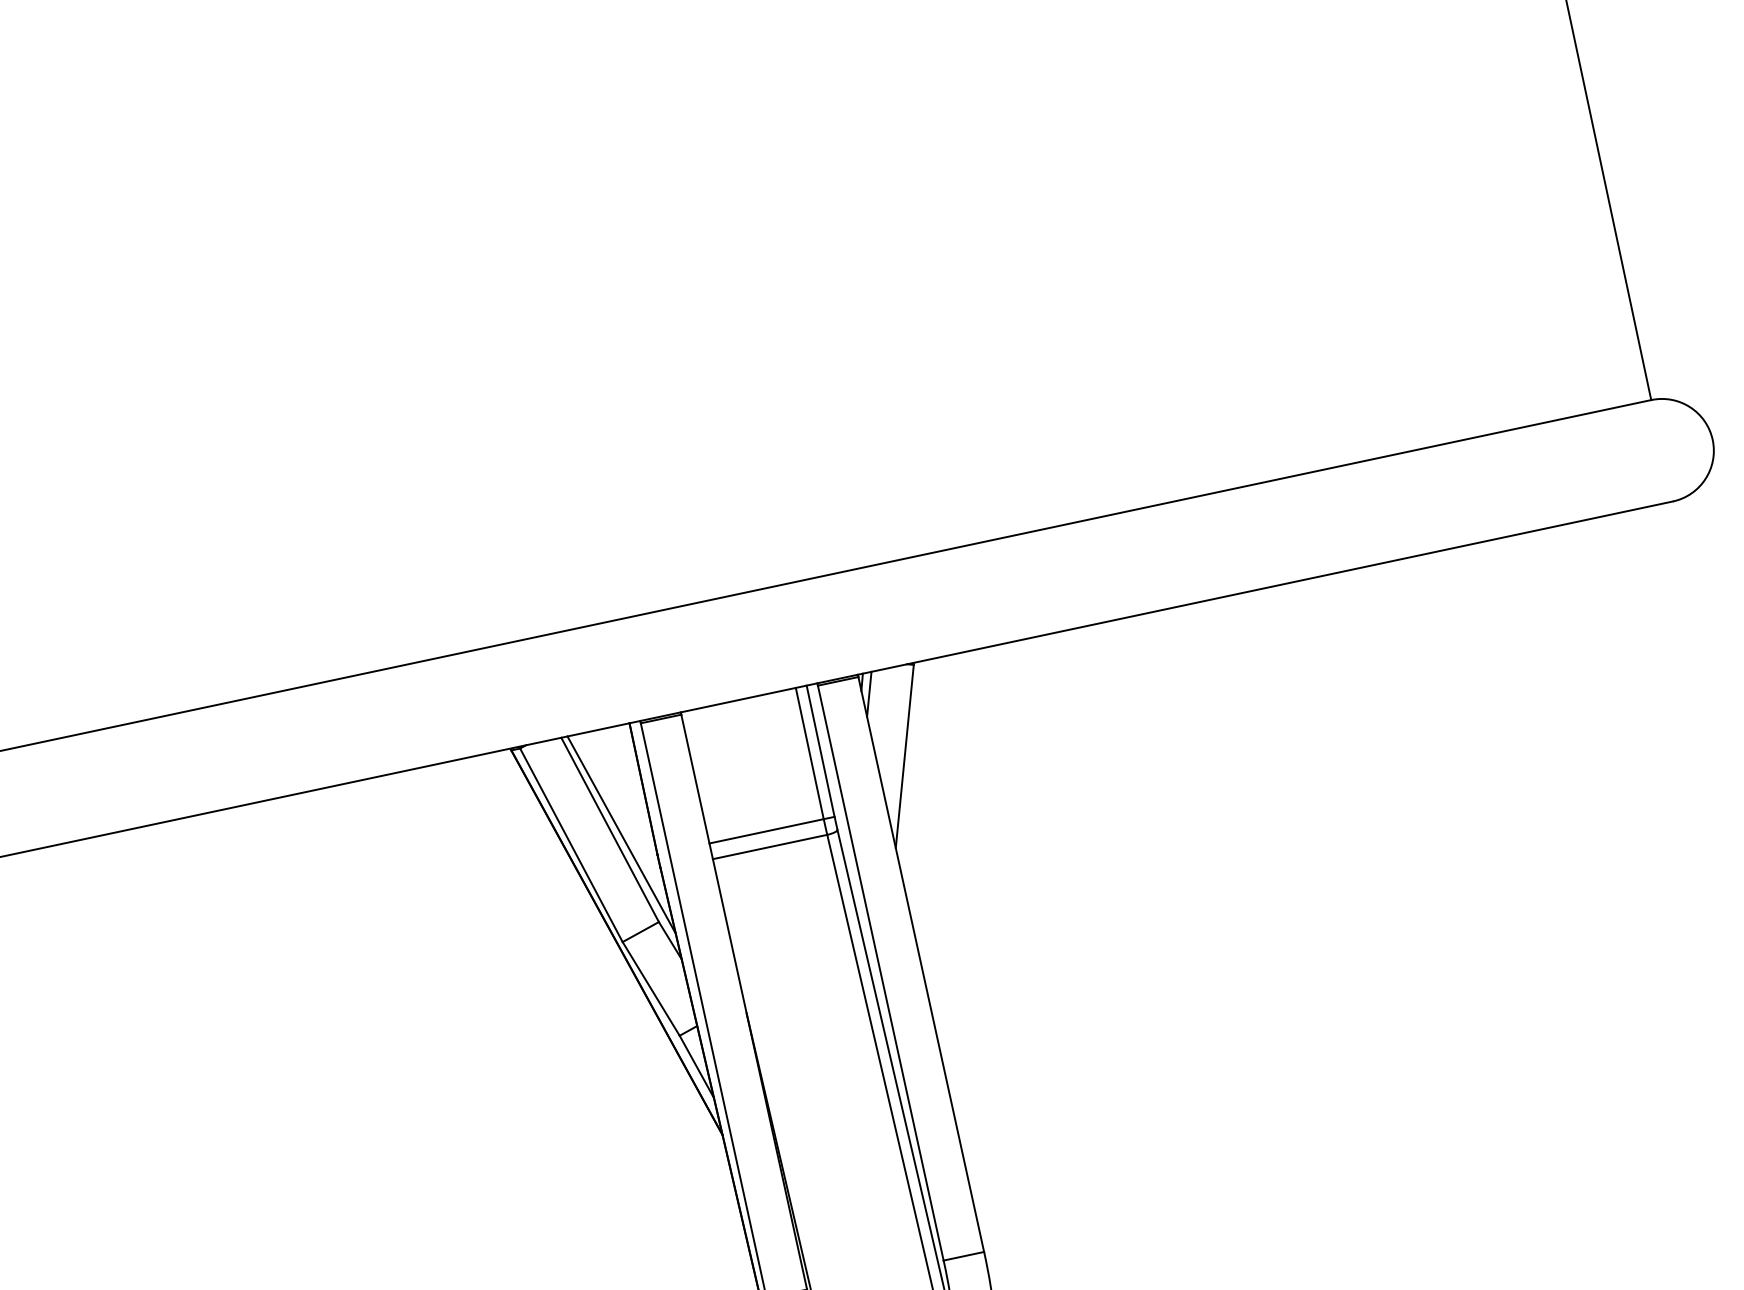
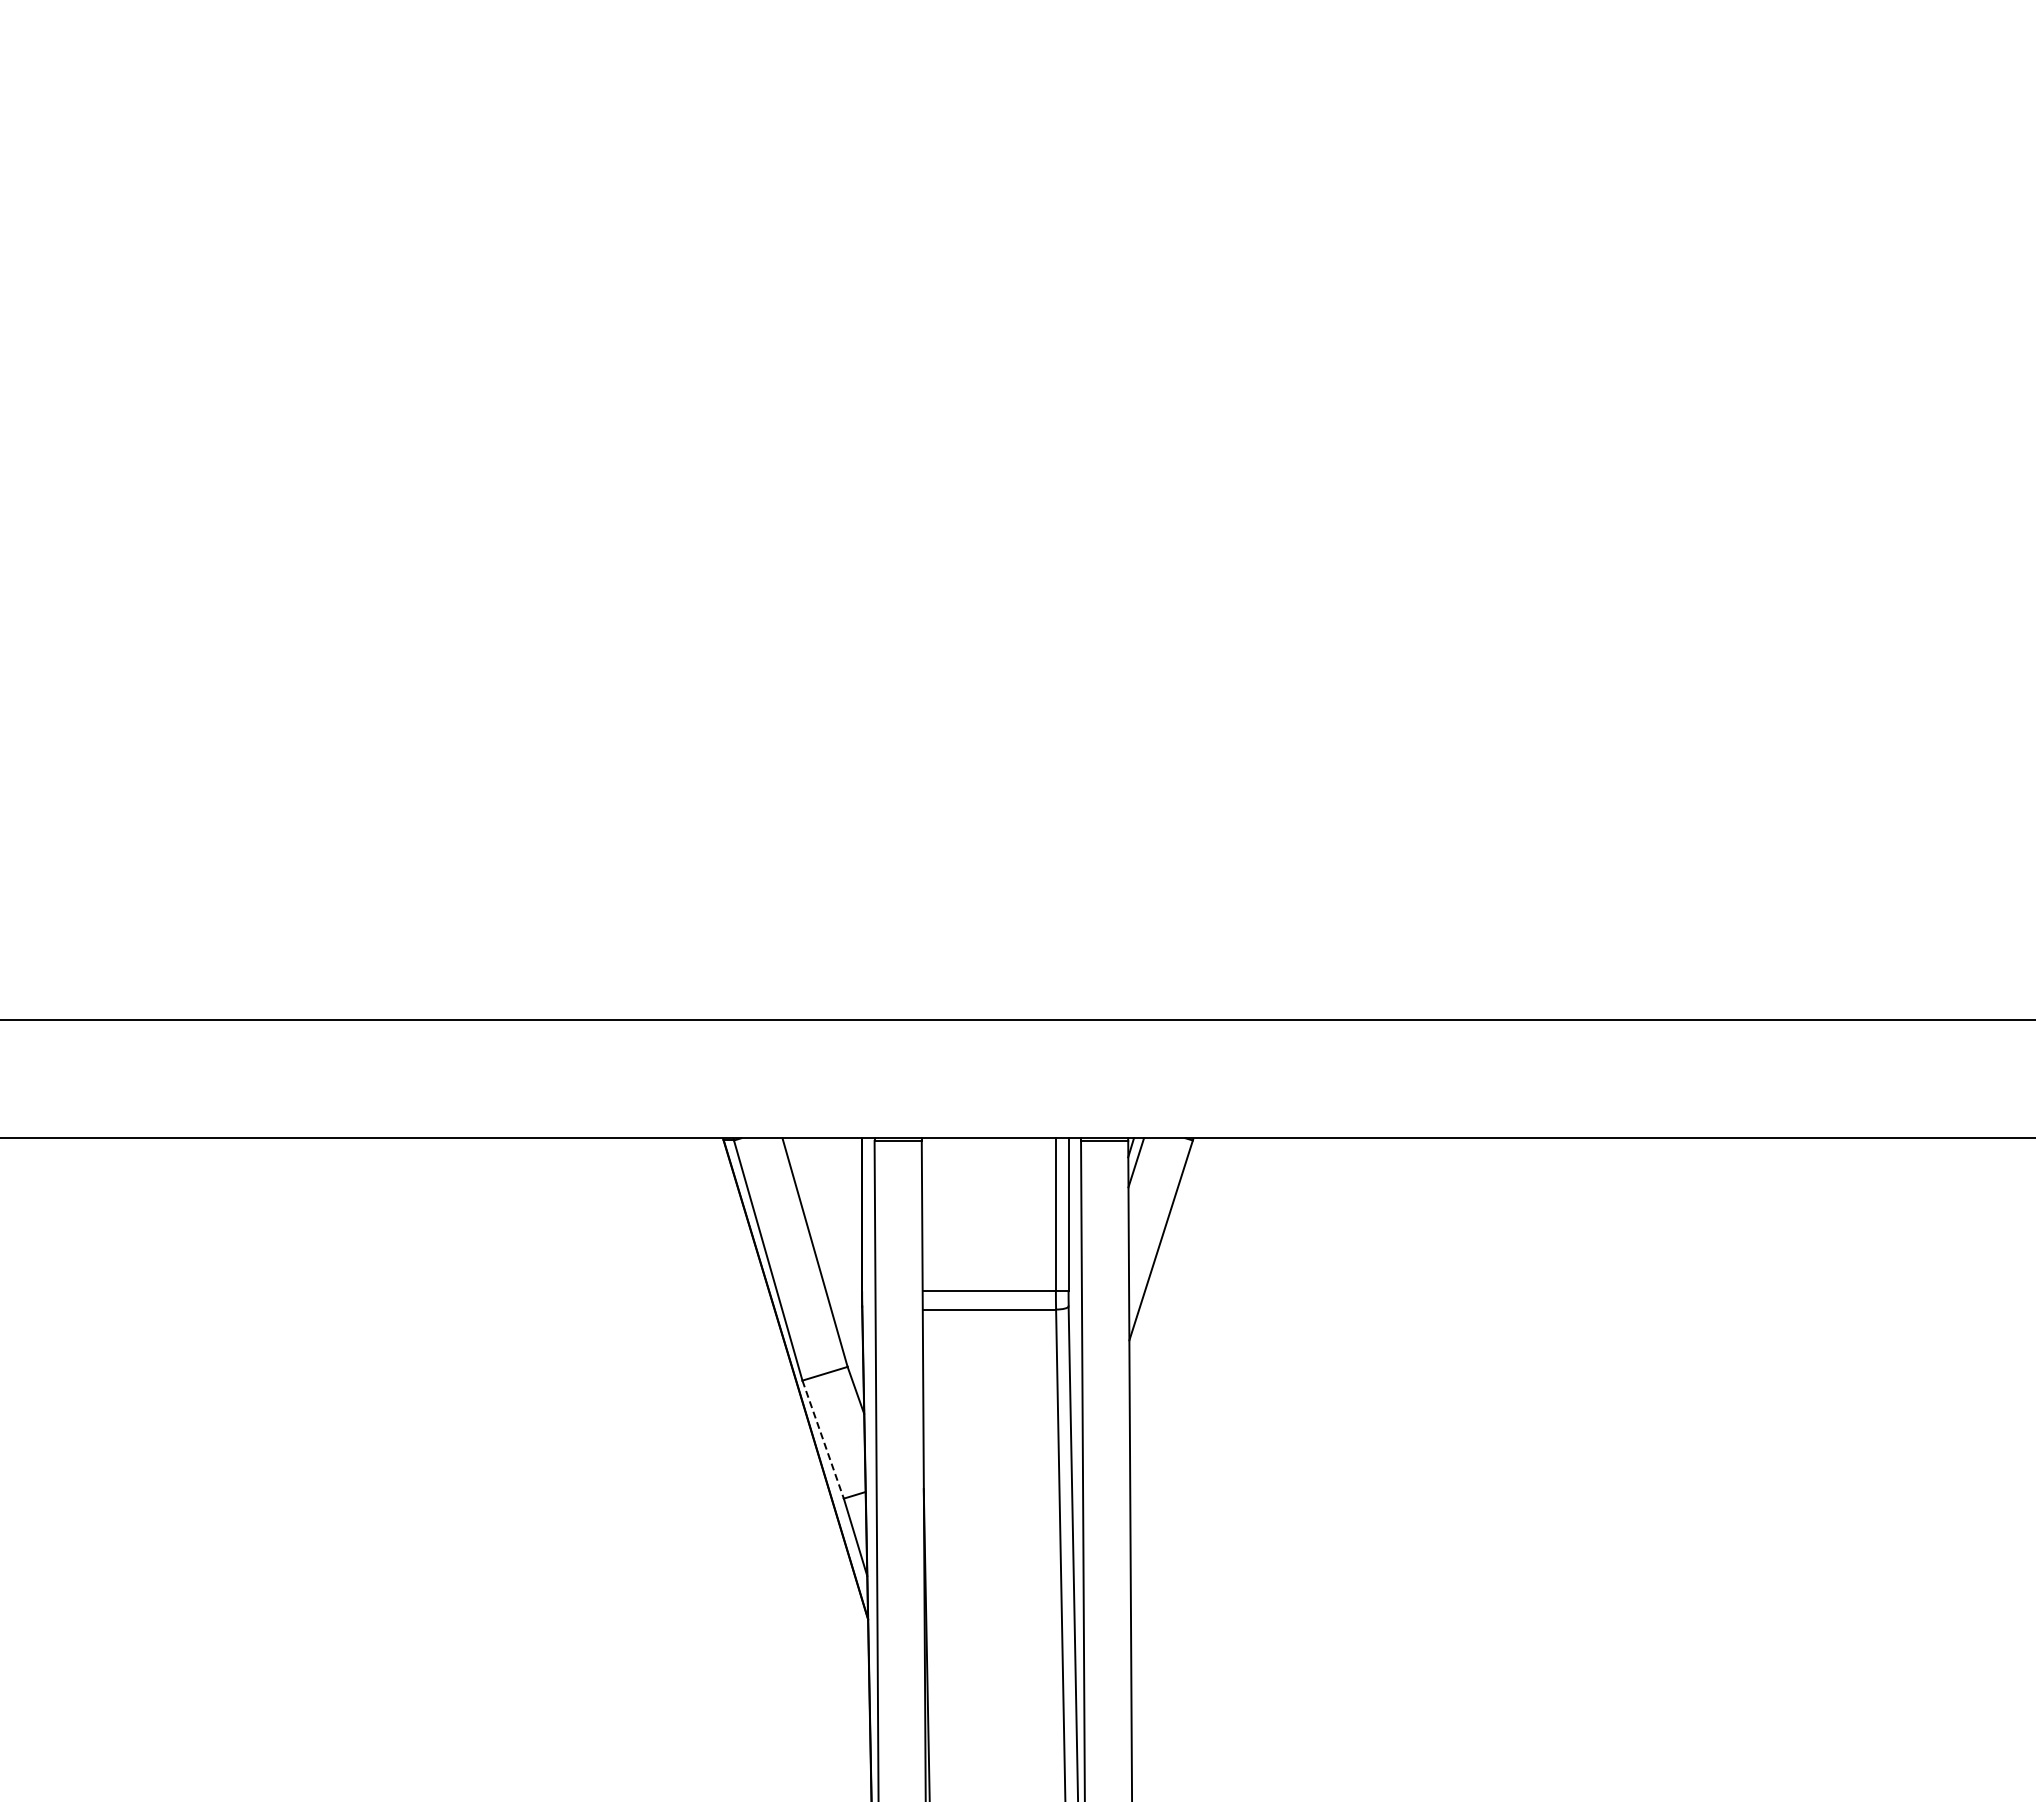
line: (621, 834) -> (826, 1260), removed
line: (651, 988) -> (823, 1439), solid -> dashed

